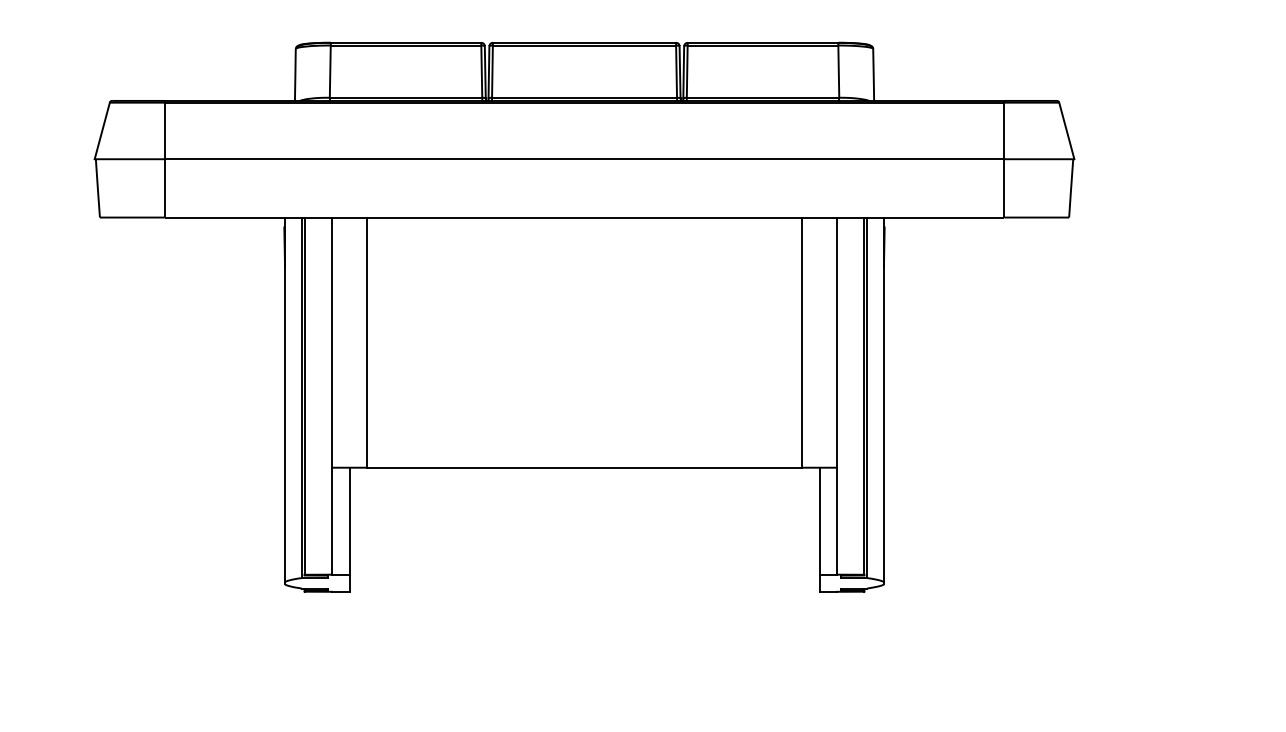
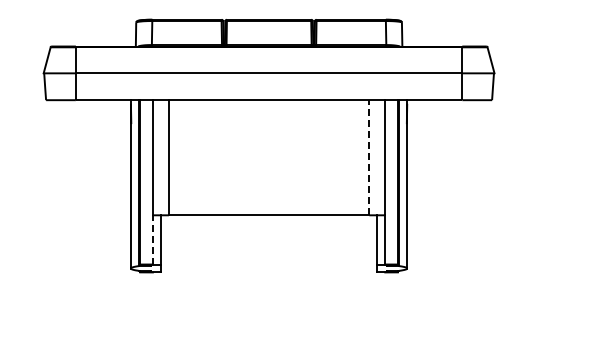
line: (802, 342) -> (369, 157), solid -> dashed
line: (331, 520) -> (152, 239), solid -> dashed

